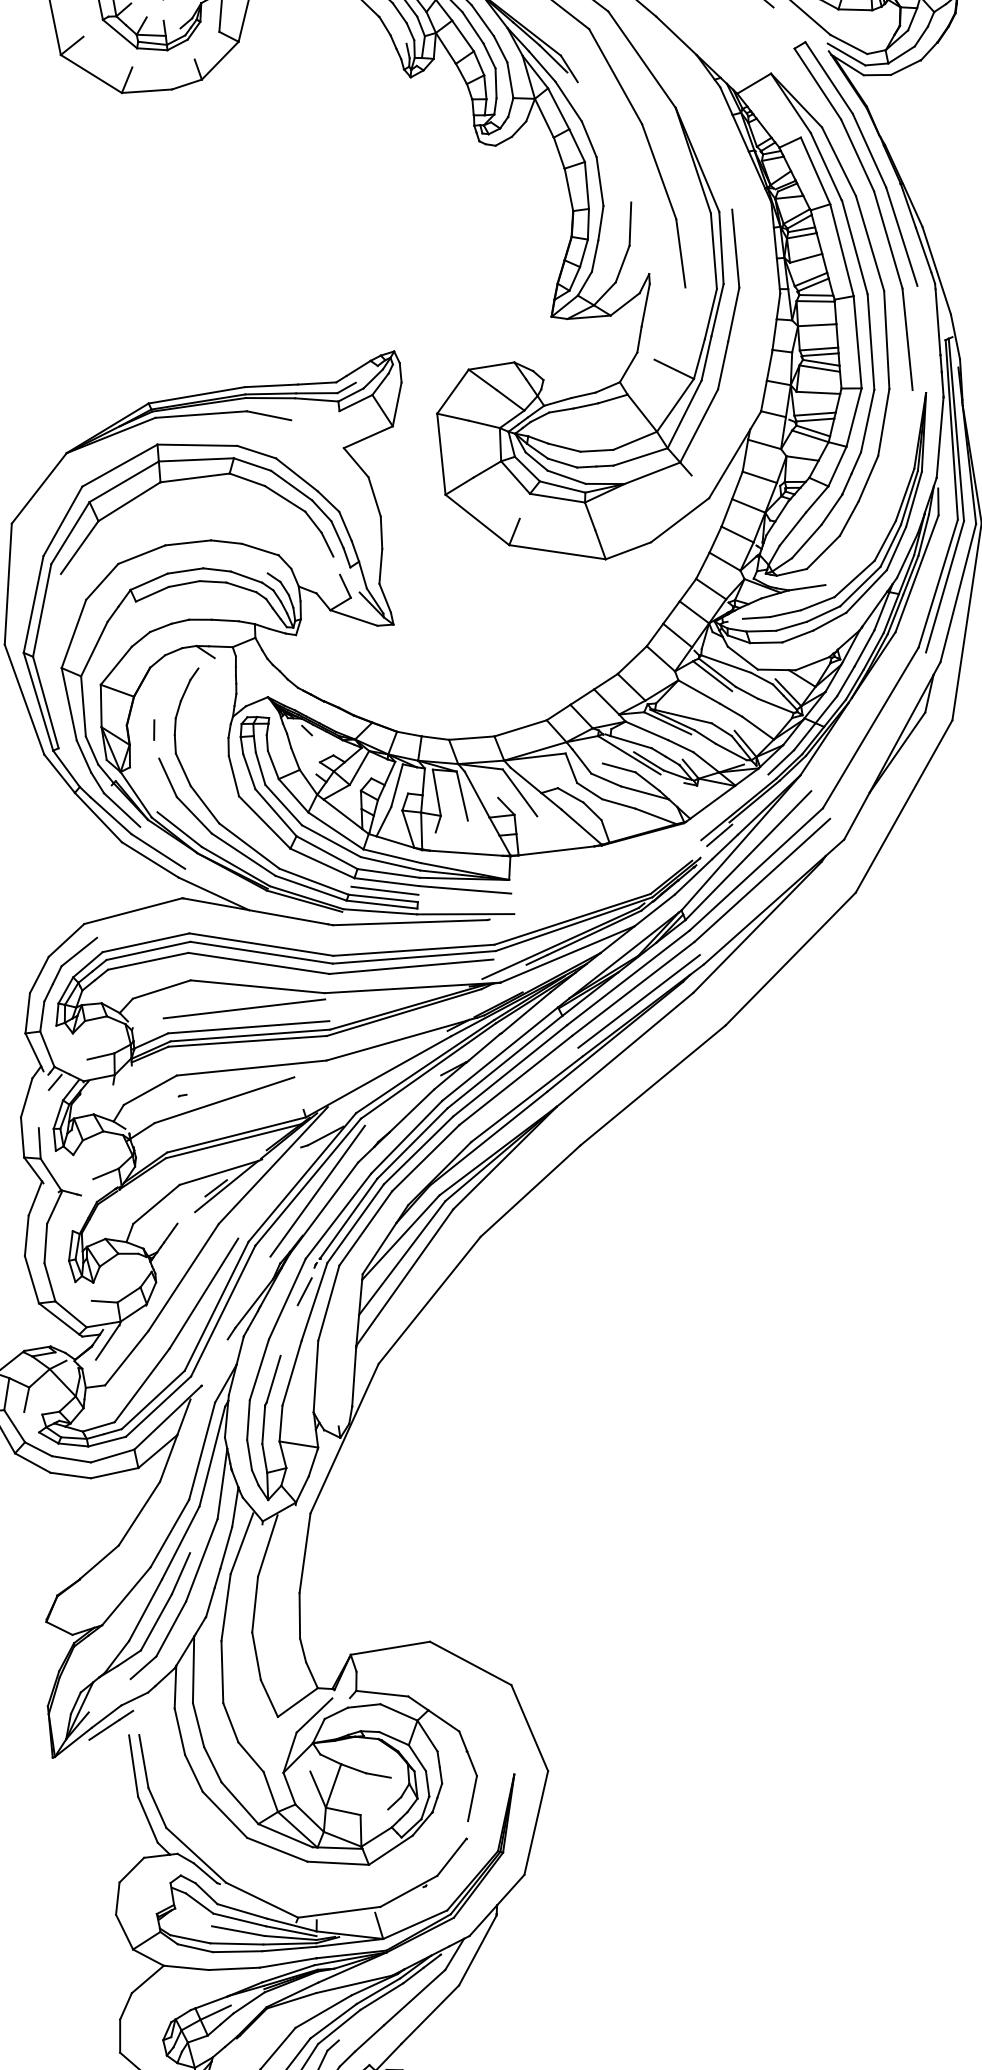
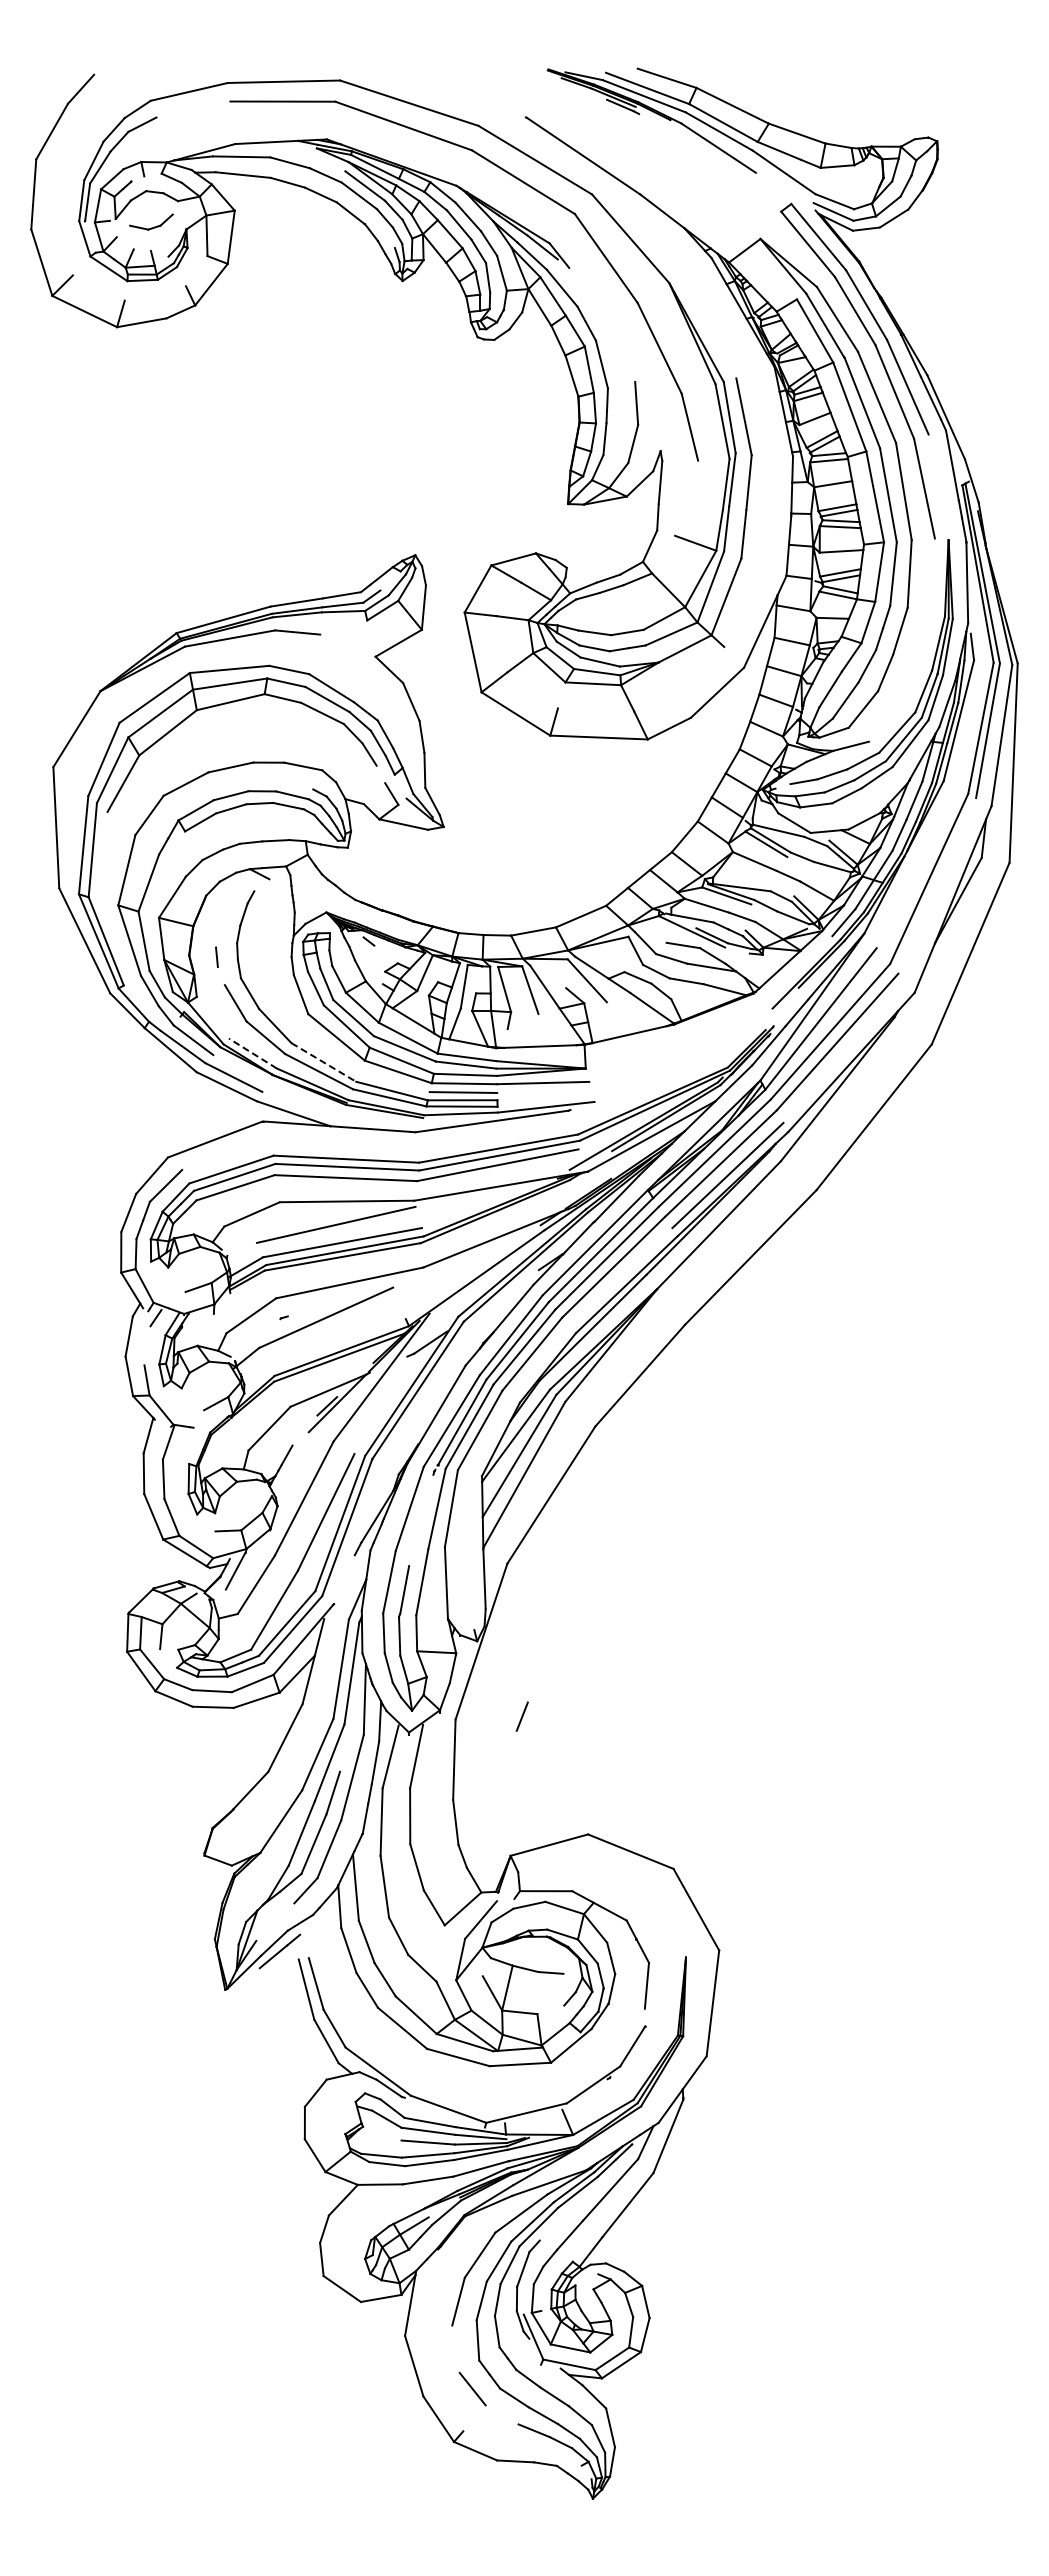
line: (179, 829) -> (252, 1053), solid -> dashed
line: (719, 835) -> (790, 1001), removed
line: (249, 846) -> (323, 1062), solid -> dashed
line: (317, 1191) -> (428, 1398), removed
line: (303, 1291) -> (521, 1716), moved

